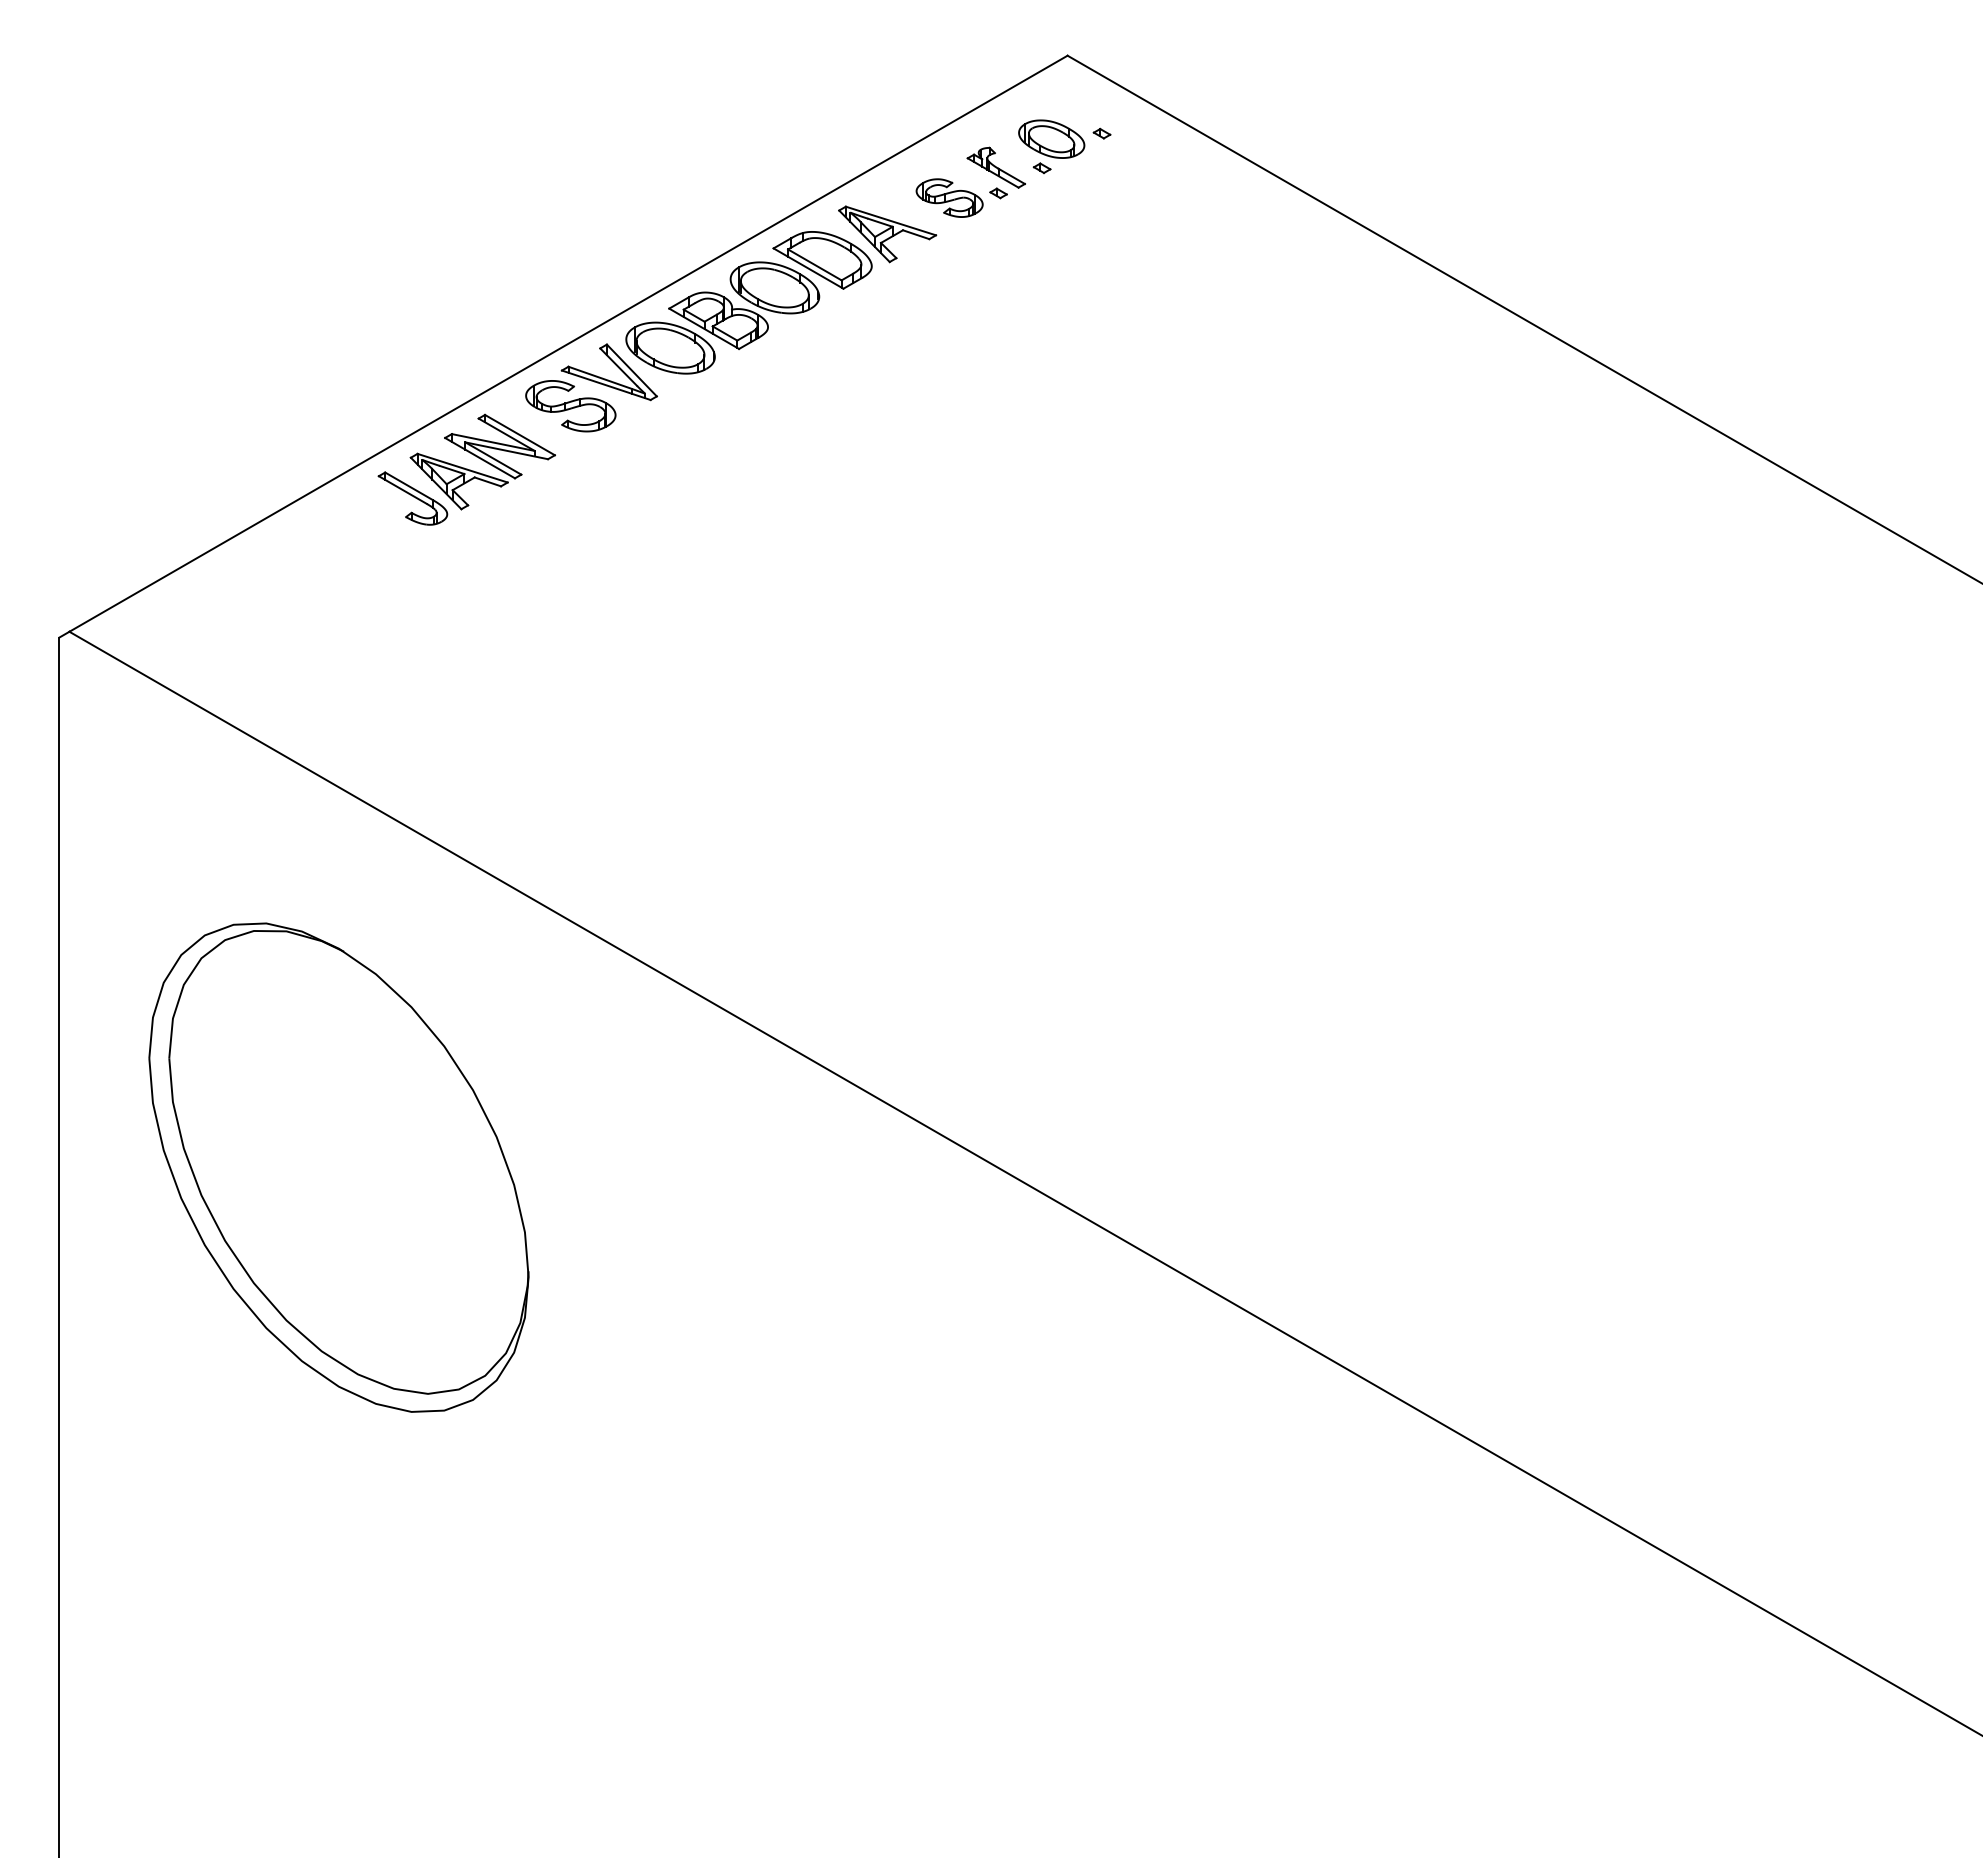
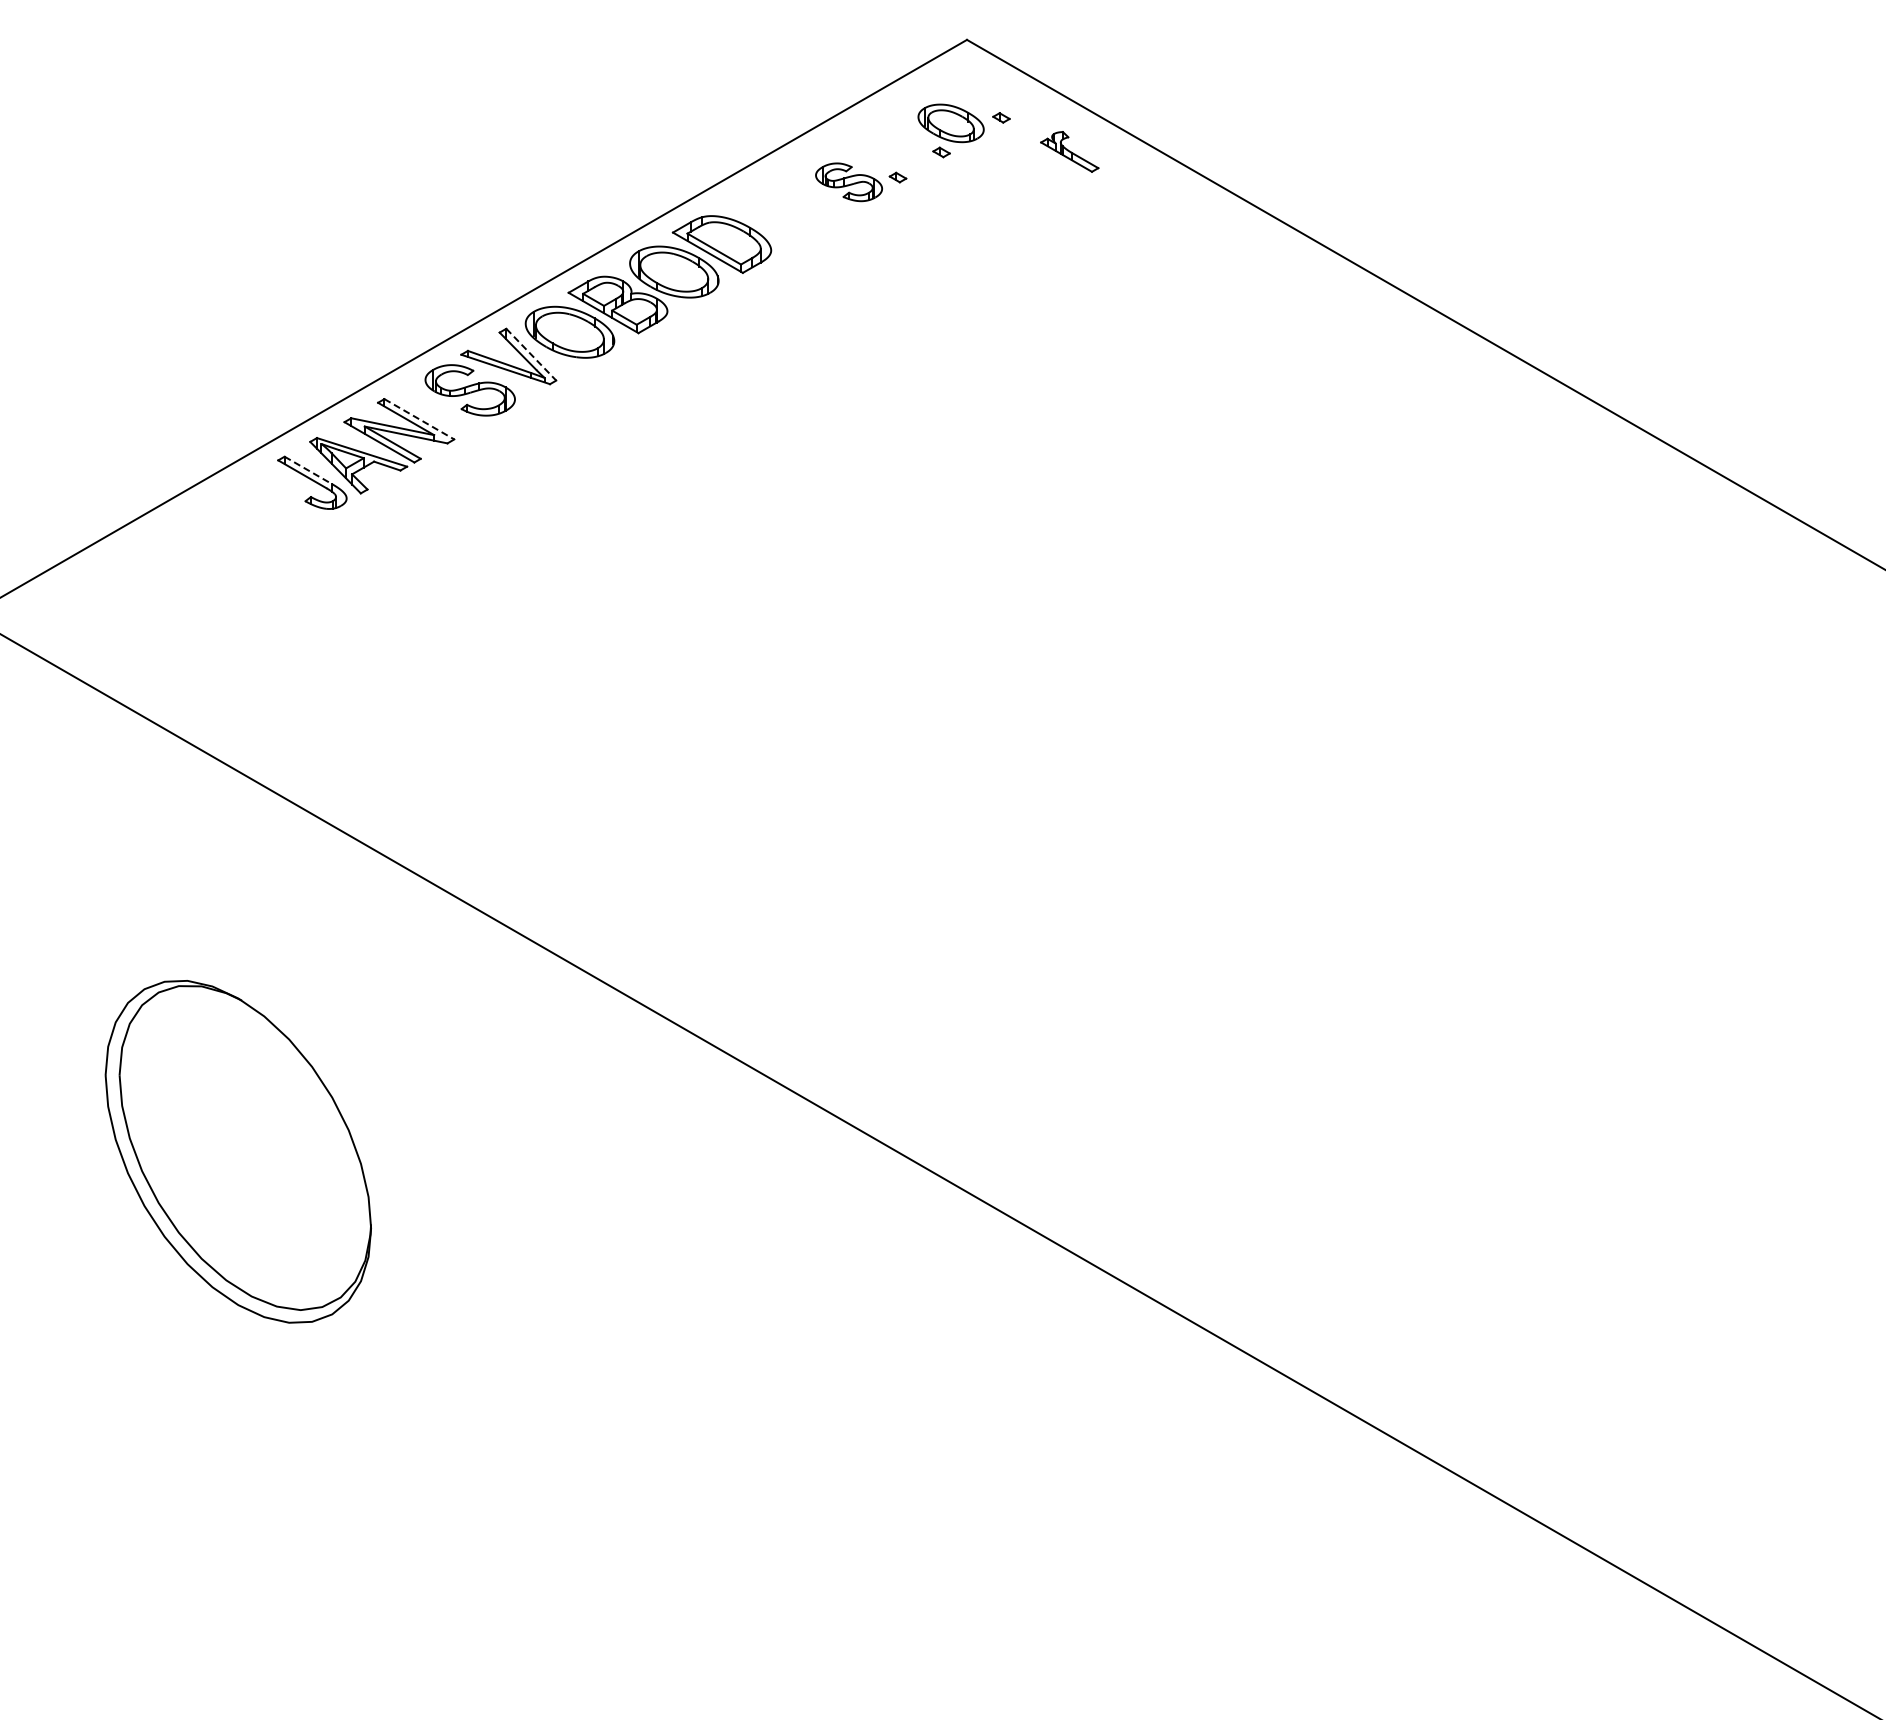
part: (995, 167) -> (1068, 151), moved
part: (887, 234) -> (786, 218), removed
line: (631, 370) -> (530, 354), solid -> dashed
line: (520, 435) -> (419, 419), solid -> dashed
line: (409, 486) -> (308, 470), solid -> dashed
part: (338, 1167) -> (237, 1151), size x0.7

